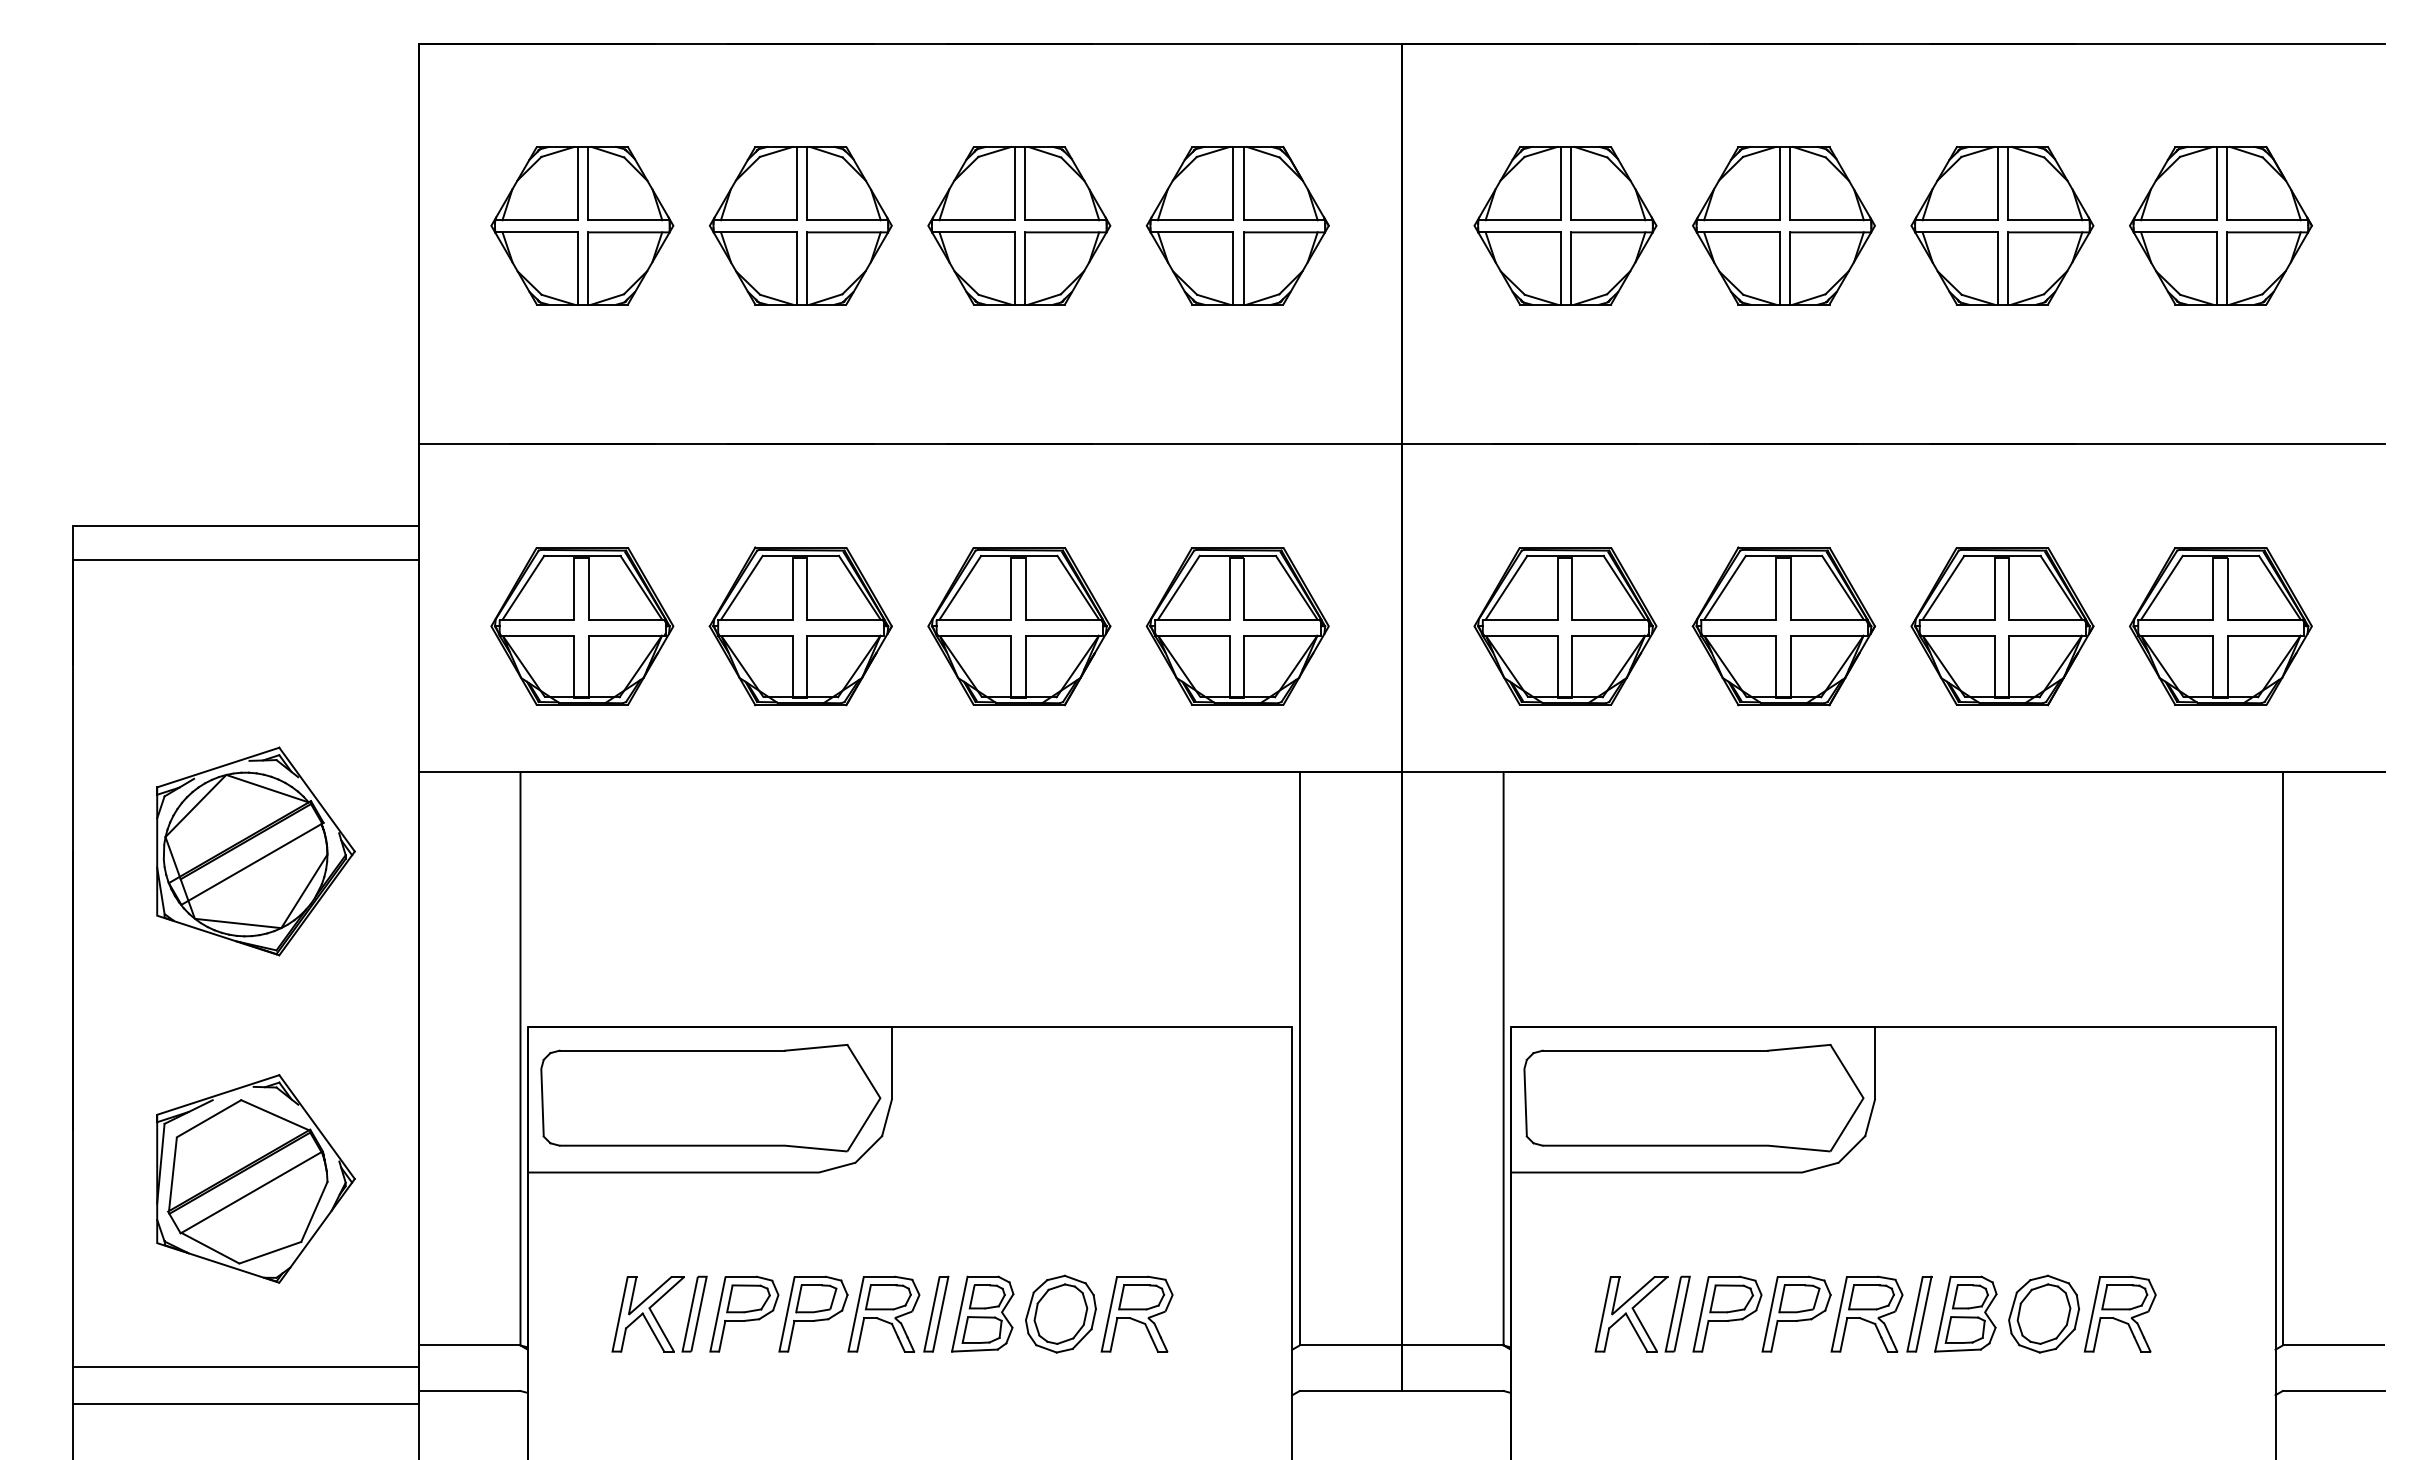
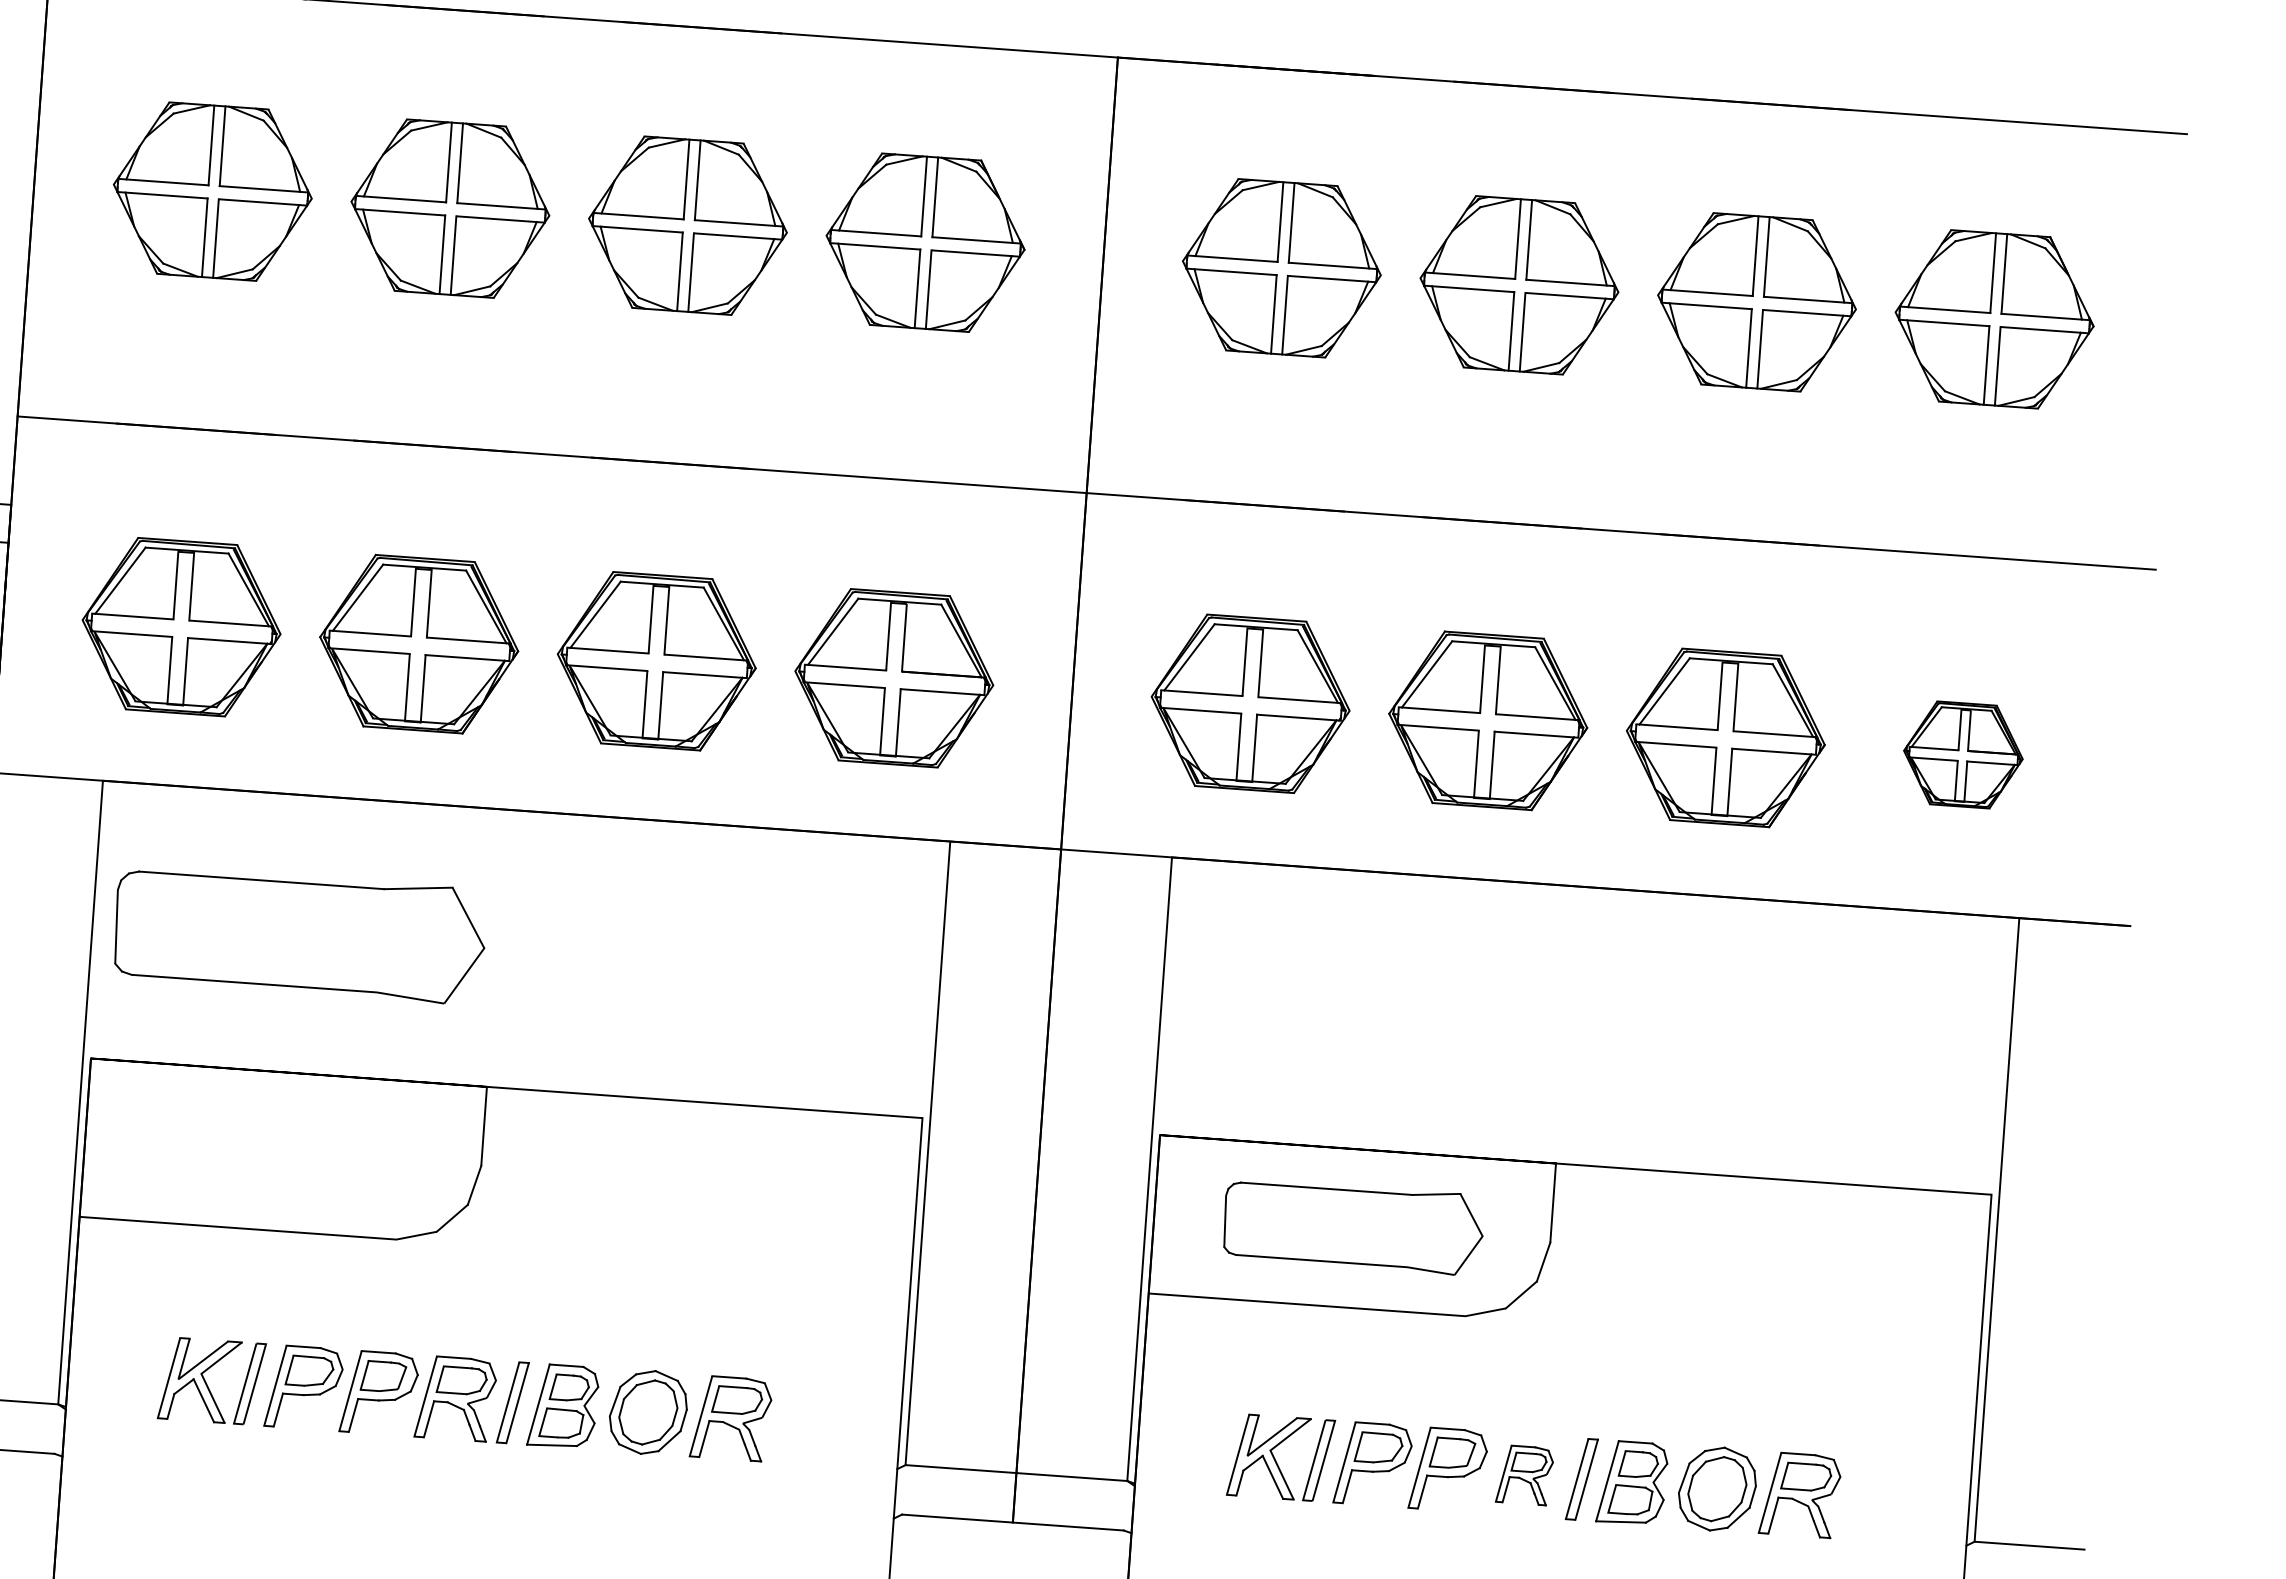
part: (2220, 626) -> (1962, 755), size x0.6
part: (710, 1098) -> (299, 935), moved
part: (1693, 1098) -> (1353, 1227), size x0.7
part: (1866, 1313) -> (1524, 1474), size x0.7

